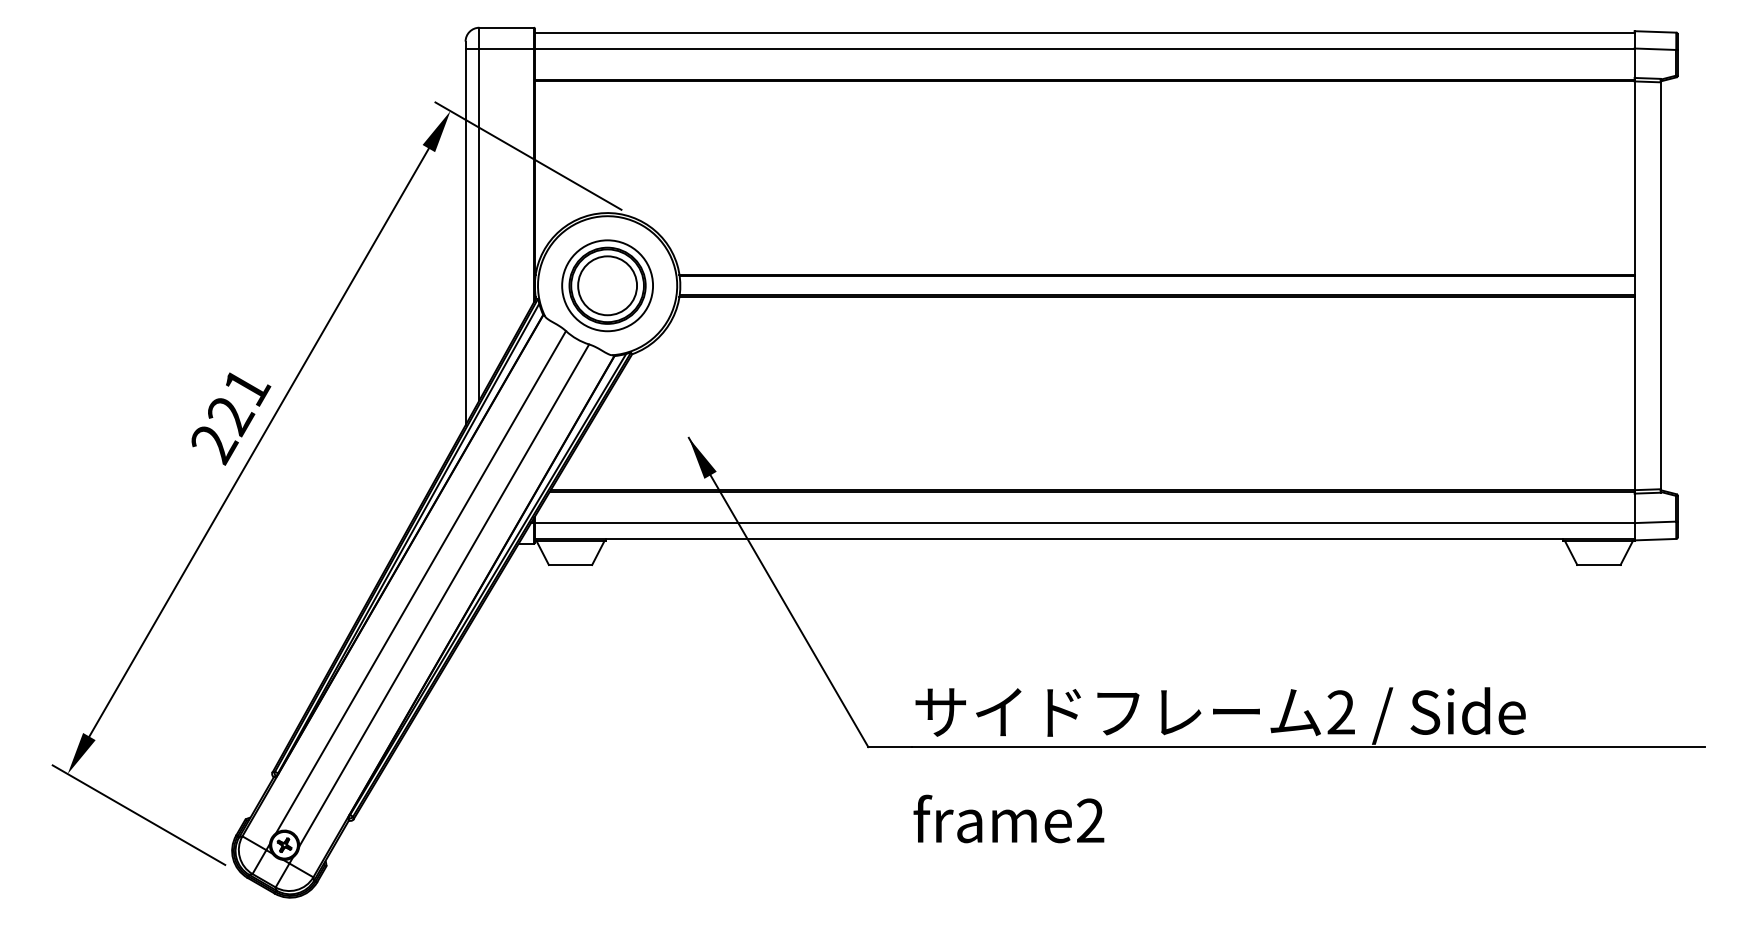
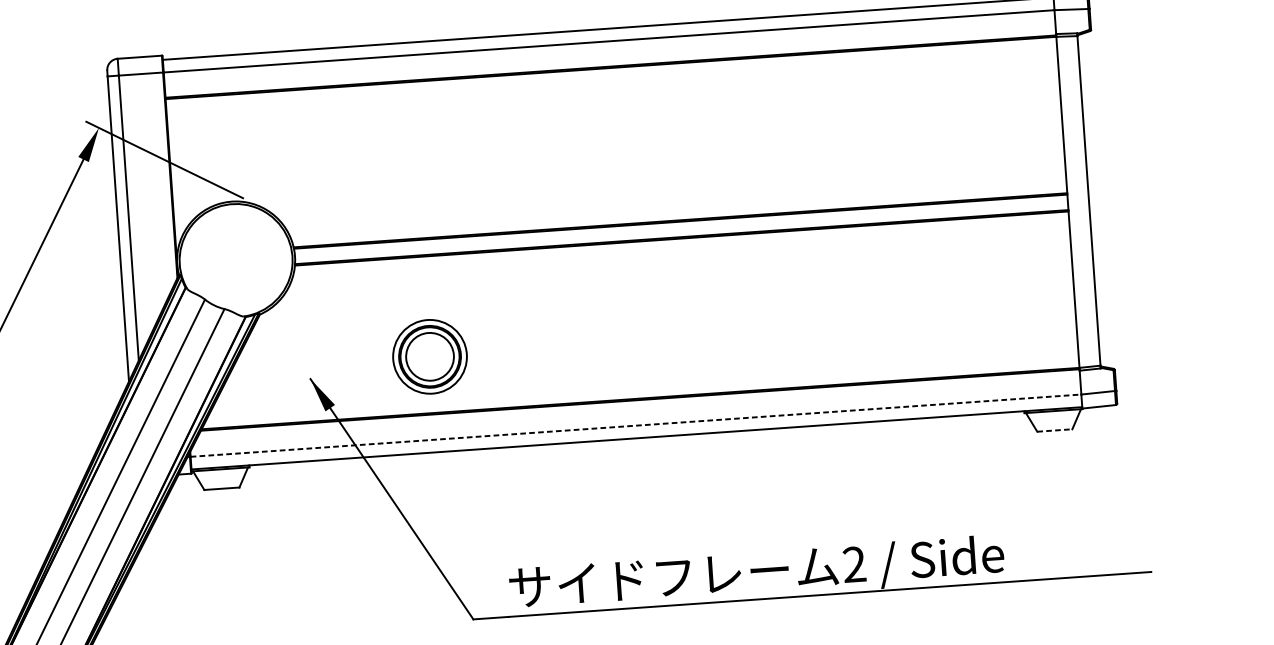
part: (607, 285) -> (429, 356), moved
line: (1084, 523) -> (635, 426), solid -> dashed
line: (1598, 564) -> (1054, 430), solid -> dashed

